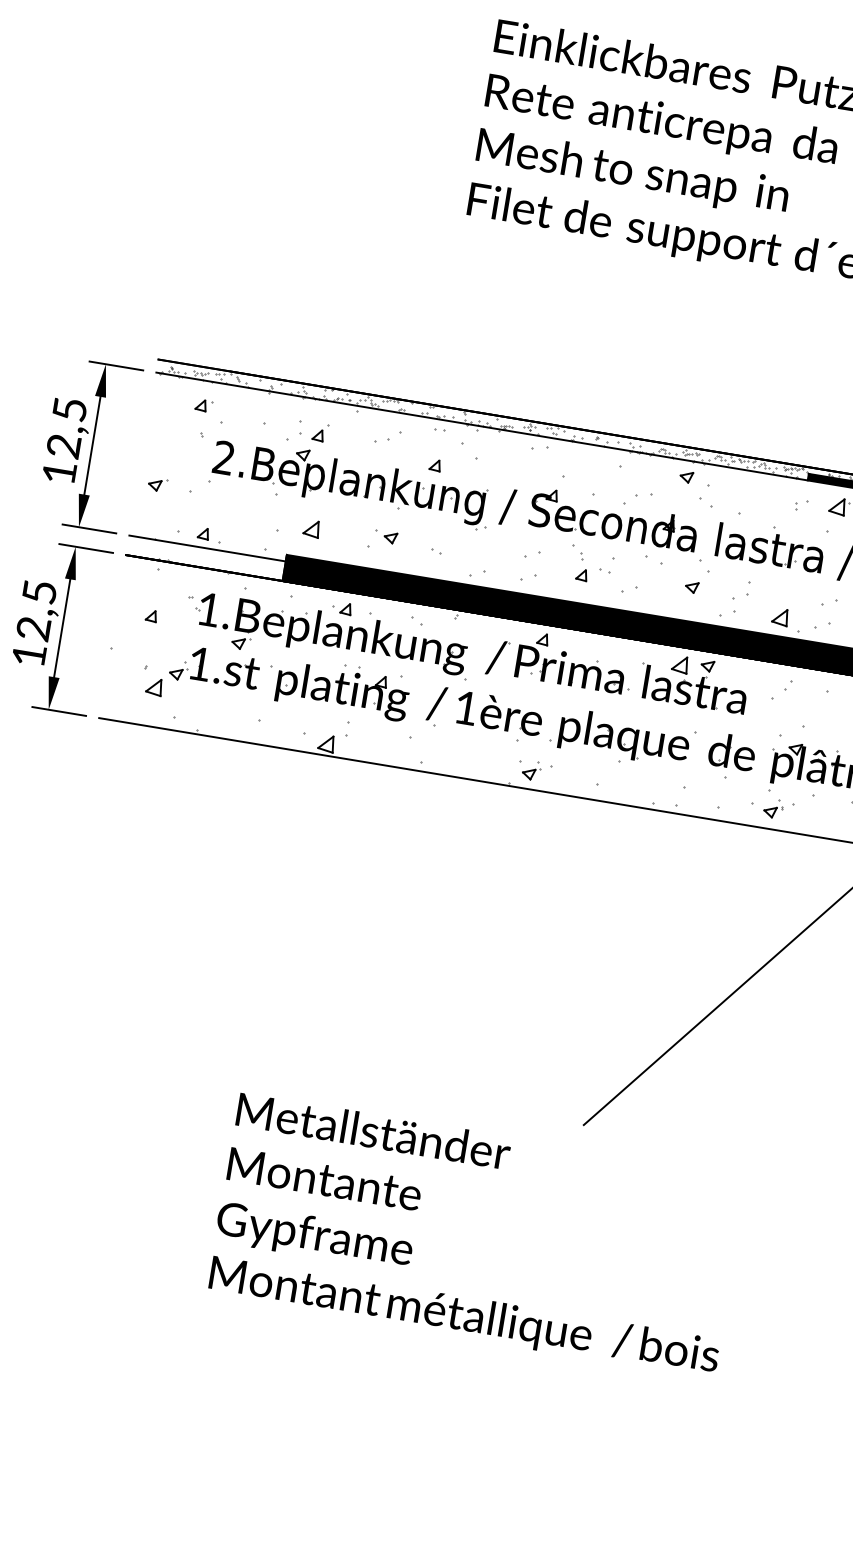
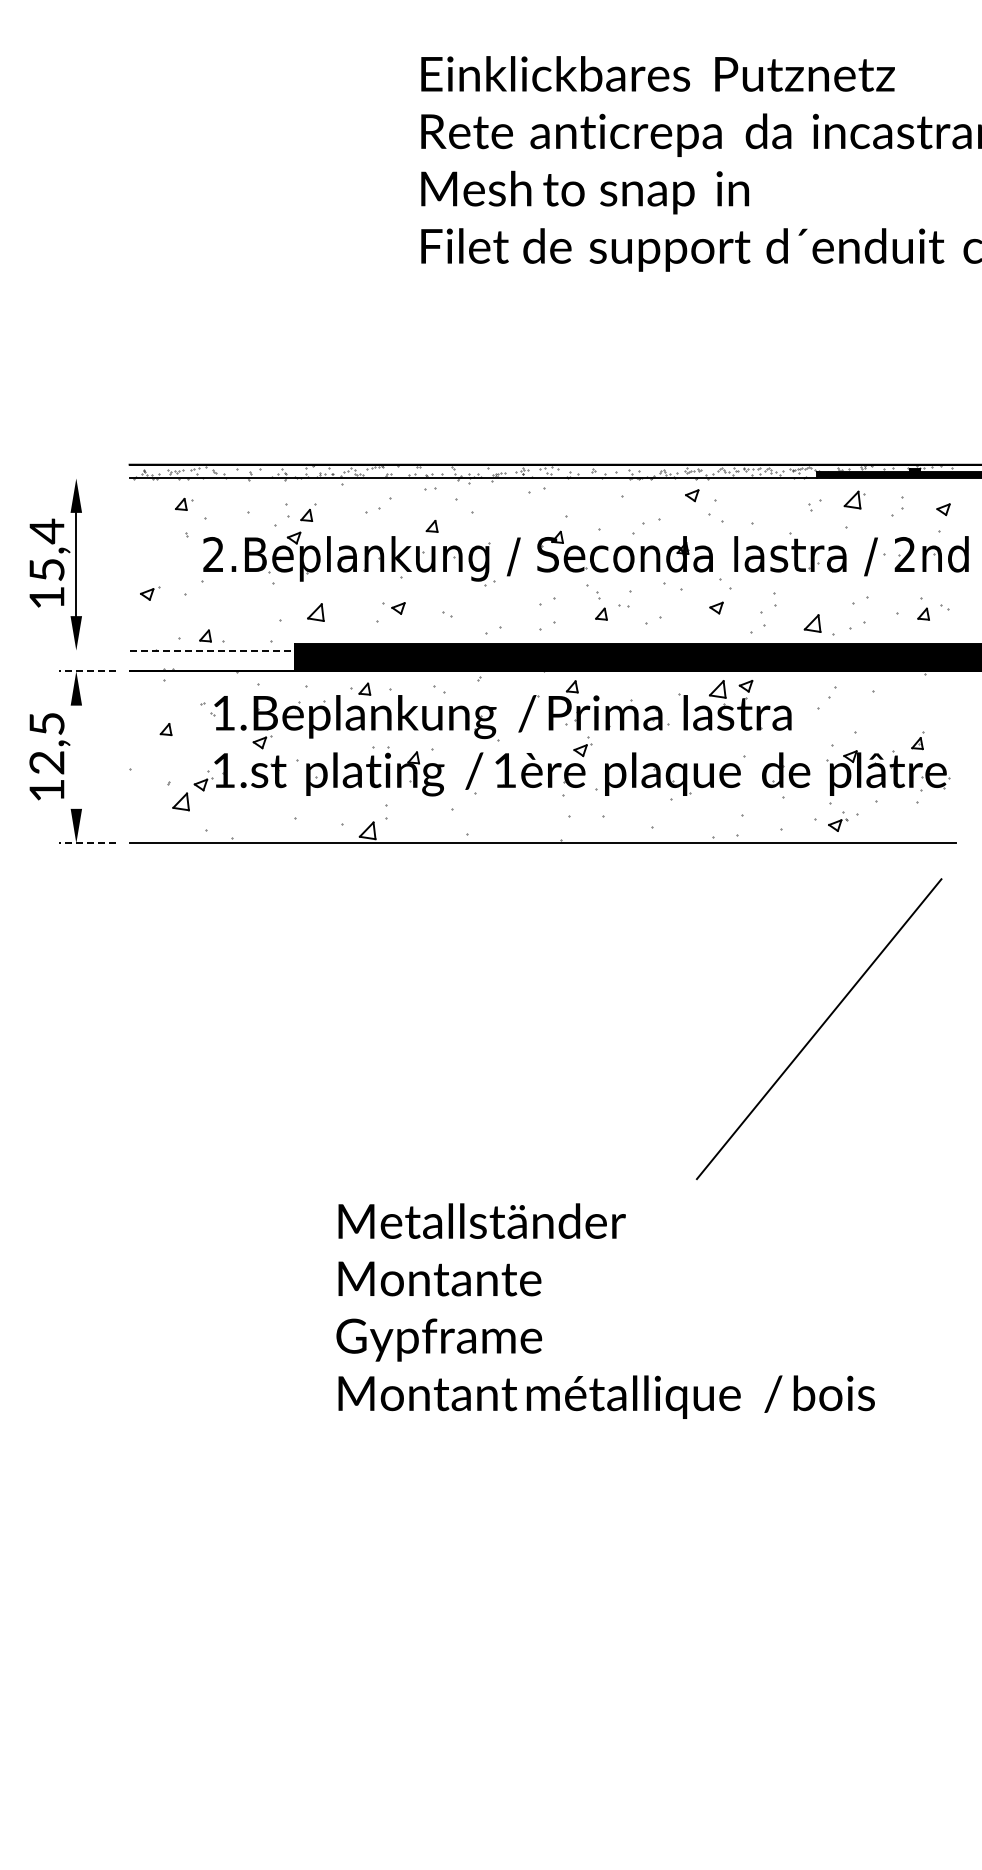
line: (116, 366) -> (87, 478), removed
text: (66, 426) -> (46, 549), 12,5 -> 15,4
line: (89, 528) -> (87, 650), removed
line: (85, 548) -> (86, 671), solid -> dashed
line: (207, 548) -> (212, 650), solid -> dashed
line: (62, 627) -> (76, 756), removed
line: (58, 711) -> (86, 843), solid -> dashed
part: (531, 770) -> (582, 746), moved

